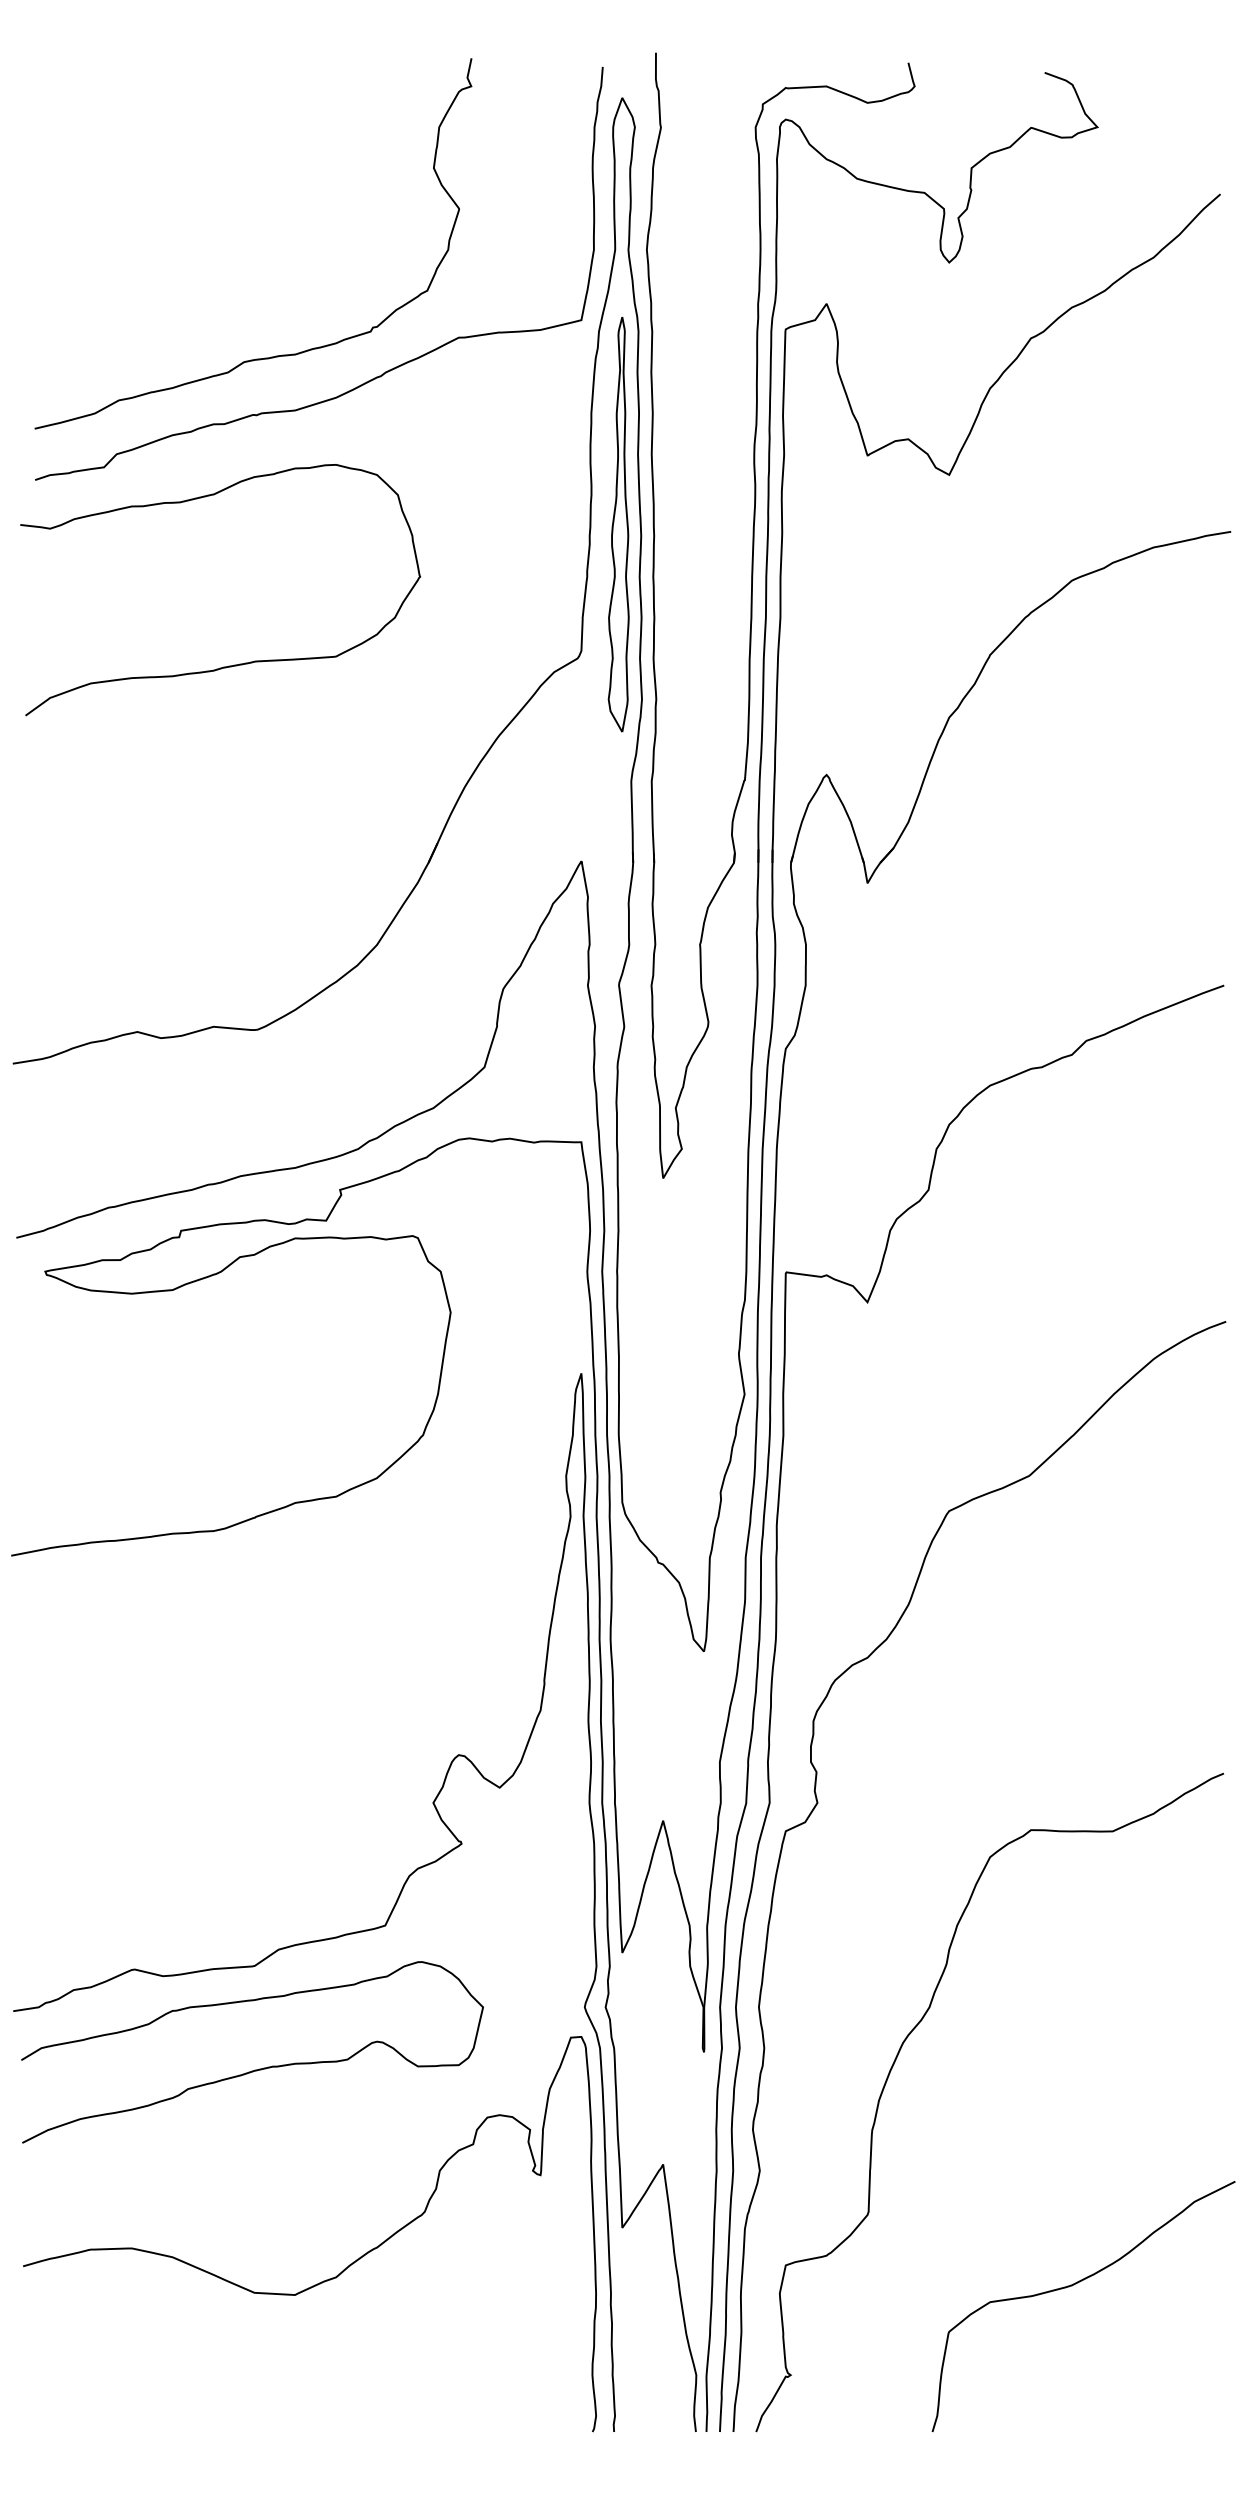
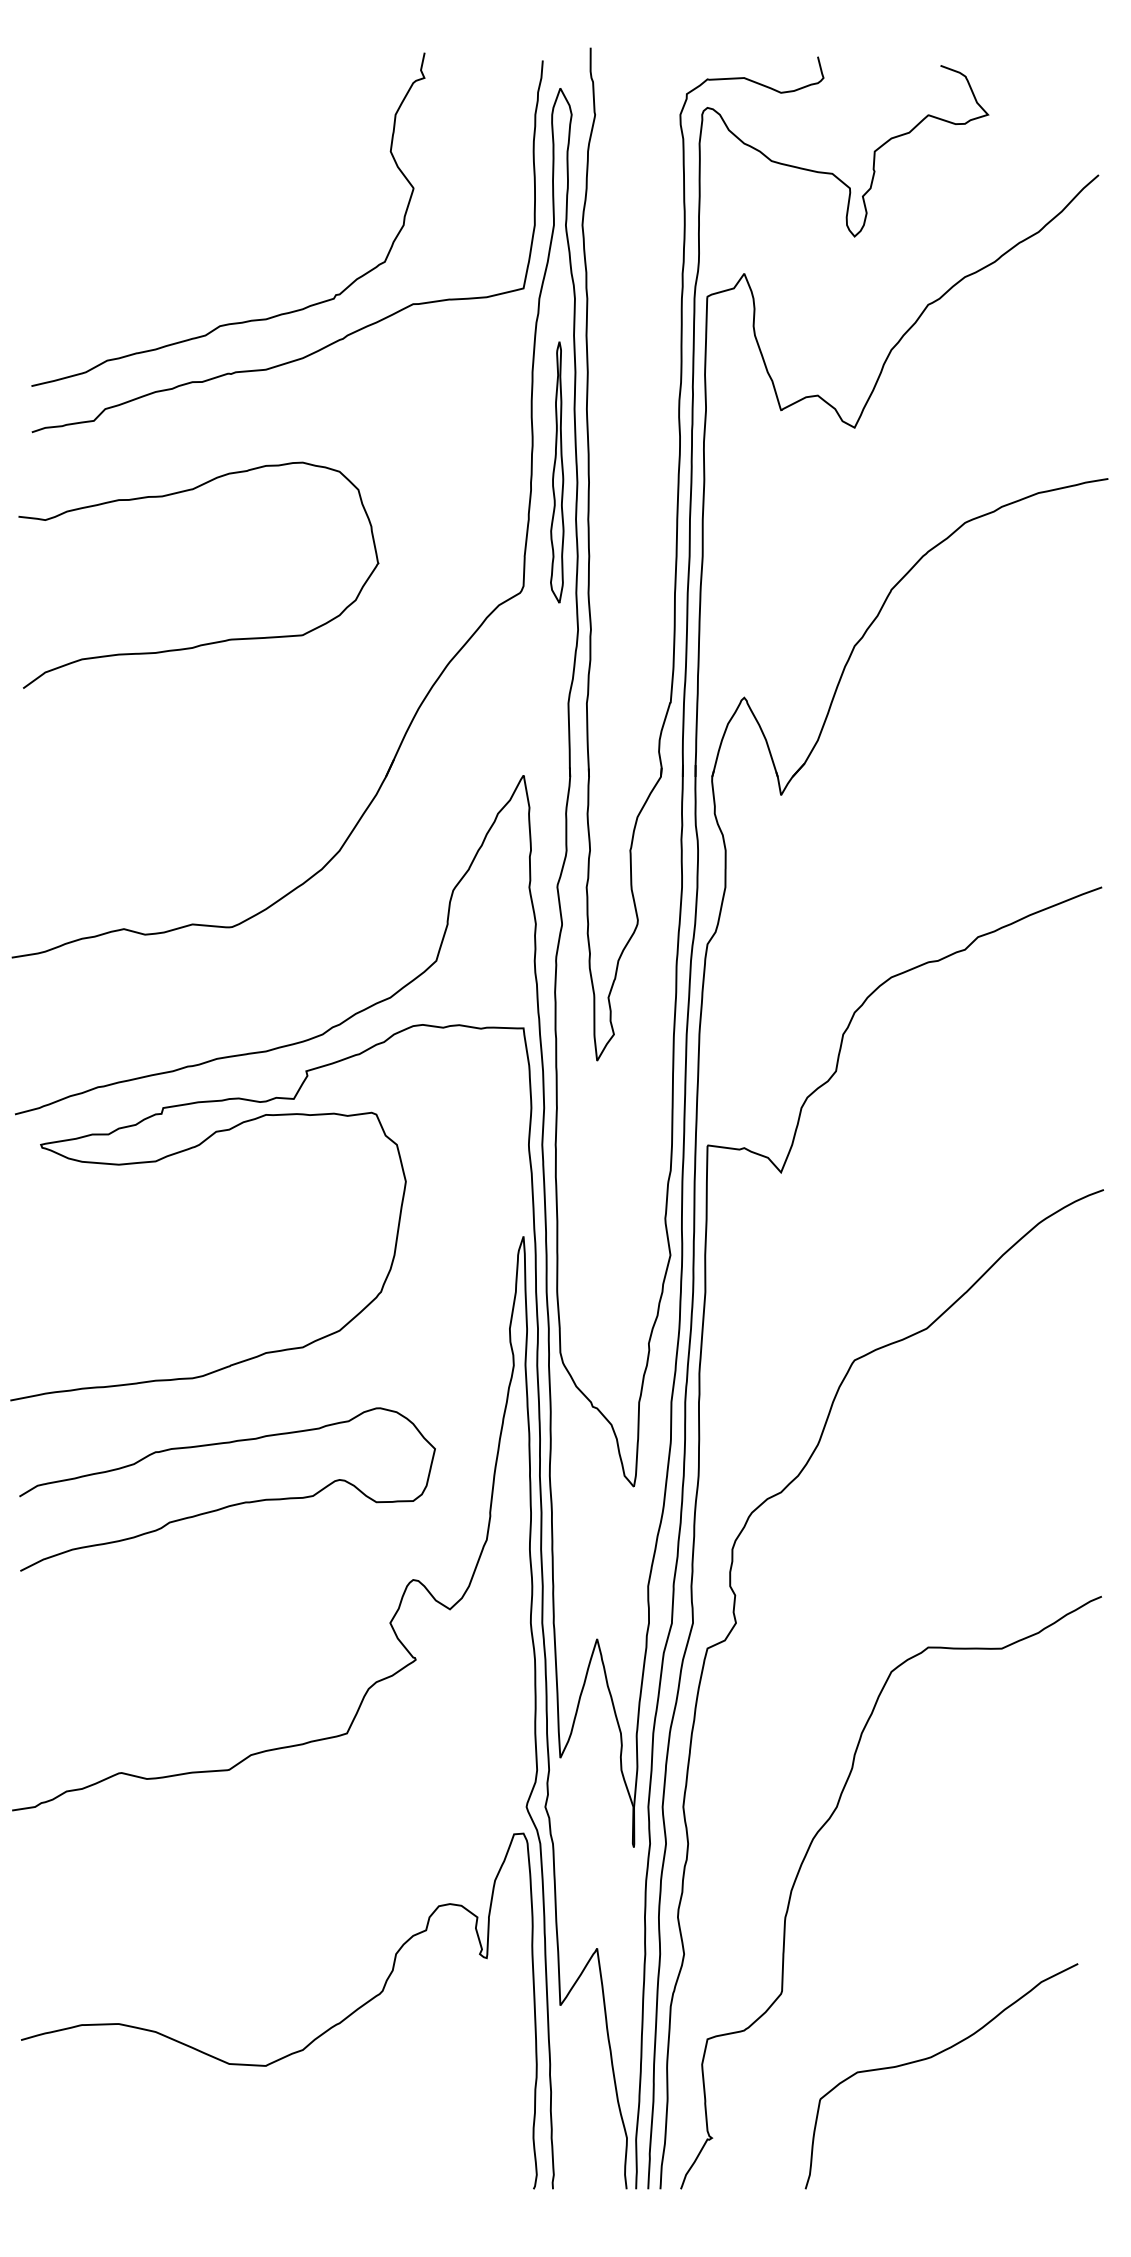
part: (619, 524) -> (557, 472), size x0.7
curve: (232, 664) -> (209, 642), moved
curve: (256, 2068) -> (231, 1504), moved
curve: (1072, 2286) -> (931, 2058), moved

